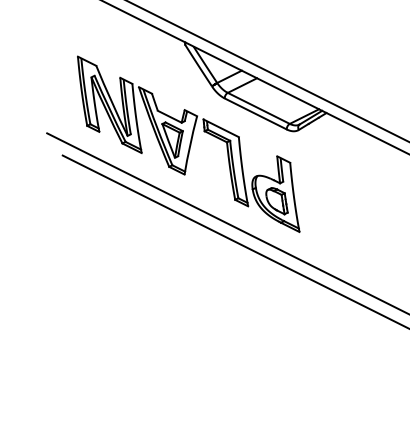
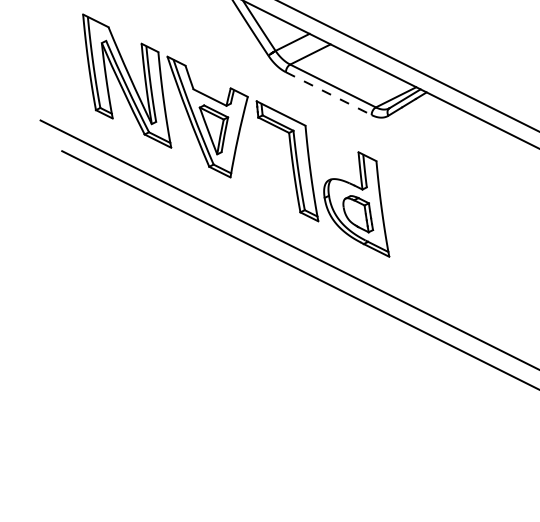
line: (255, 113) -> (328, 93), solid -> dashed

